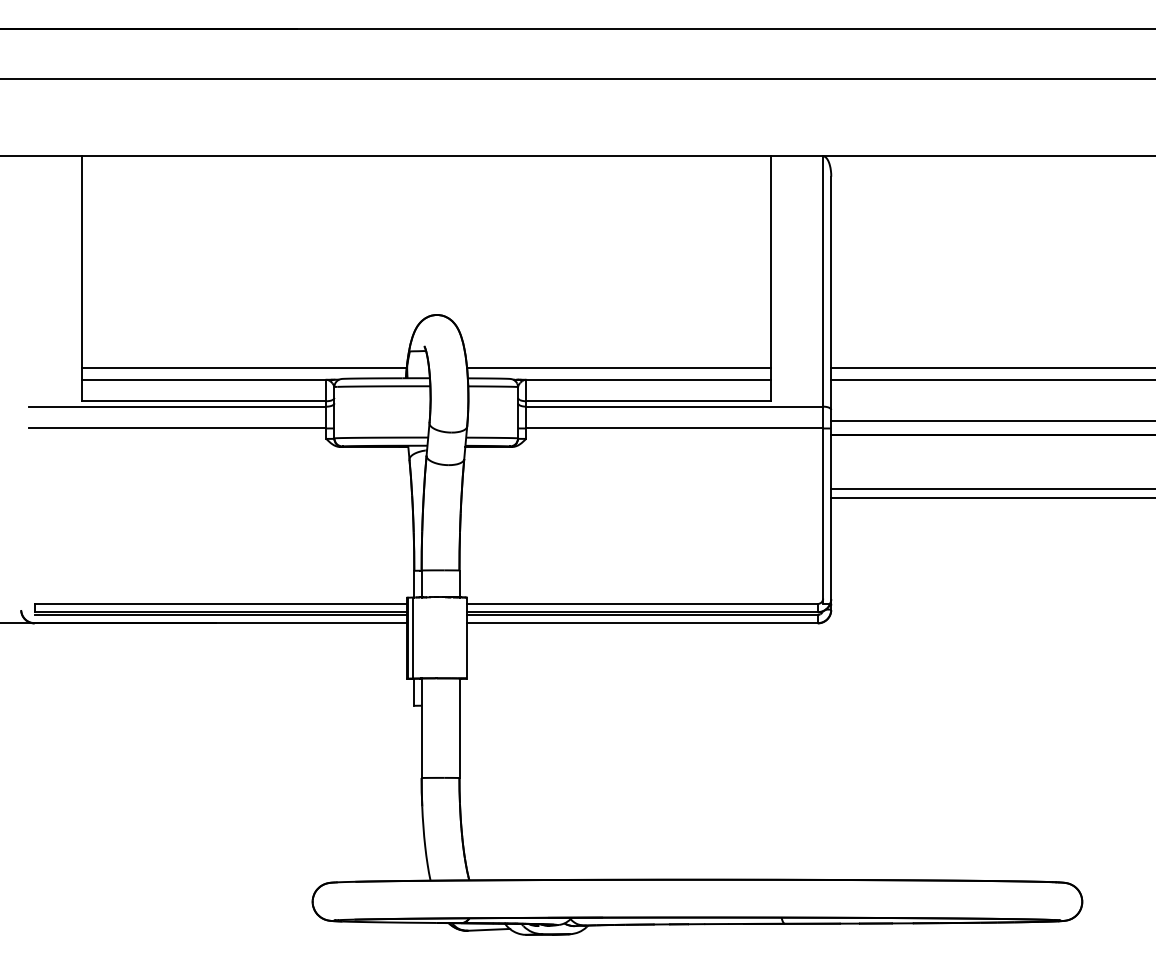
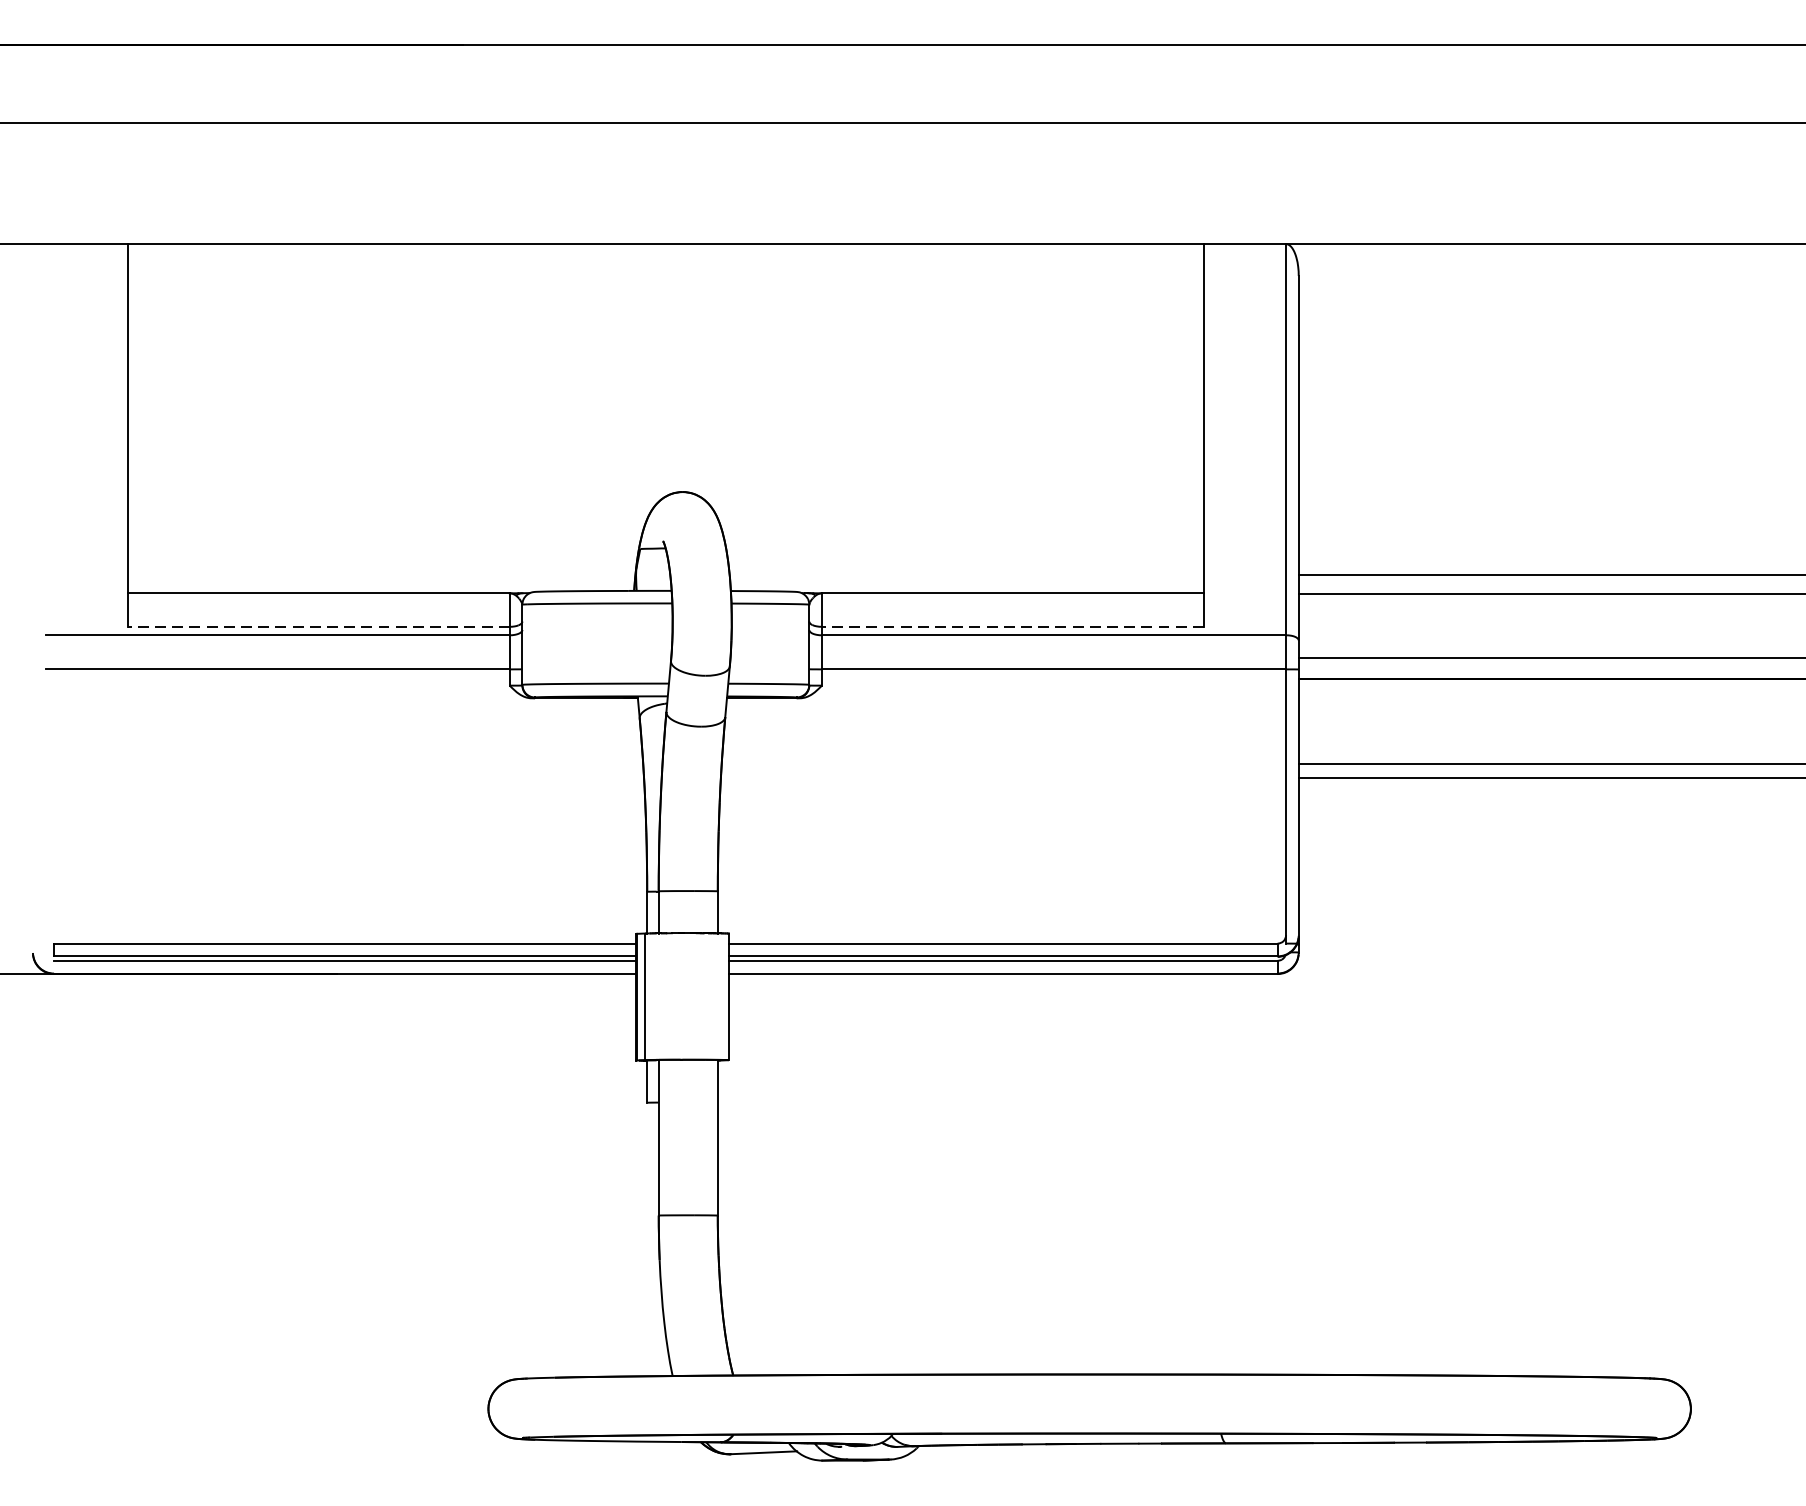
line: (243, 367) -> (380, 574), removed
line: (618, 367) -> (966, 574), removed
line: (203, 401) -> (317, 627), solid -> dashed
line: (647, 401) -> (1011, 627), solid -> dashed

